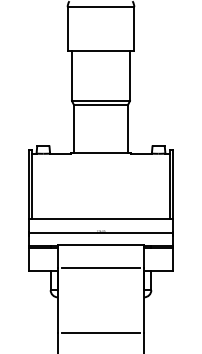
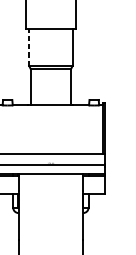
line: (72, 76) -> (29, 47), solid -> dashed
line: (100, 268) -> (50, 191), removed
line: (100, 332) -> (50, 239), removed

